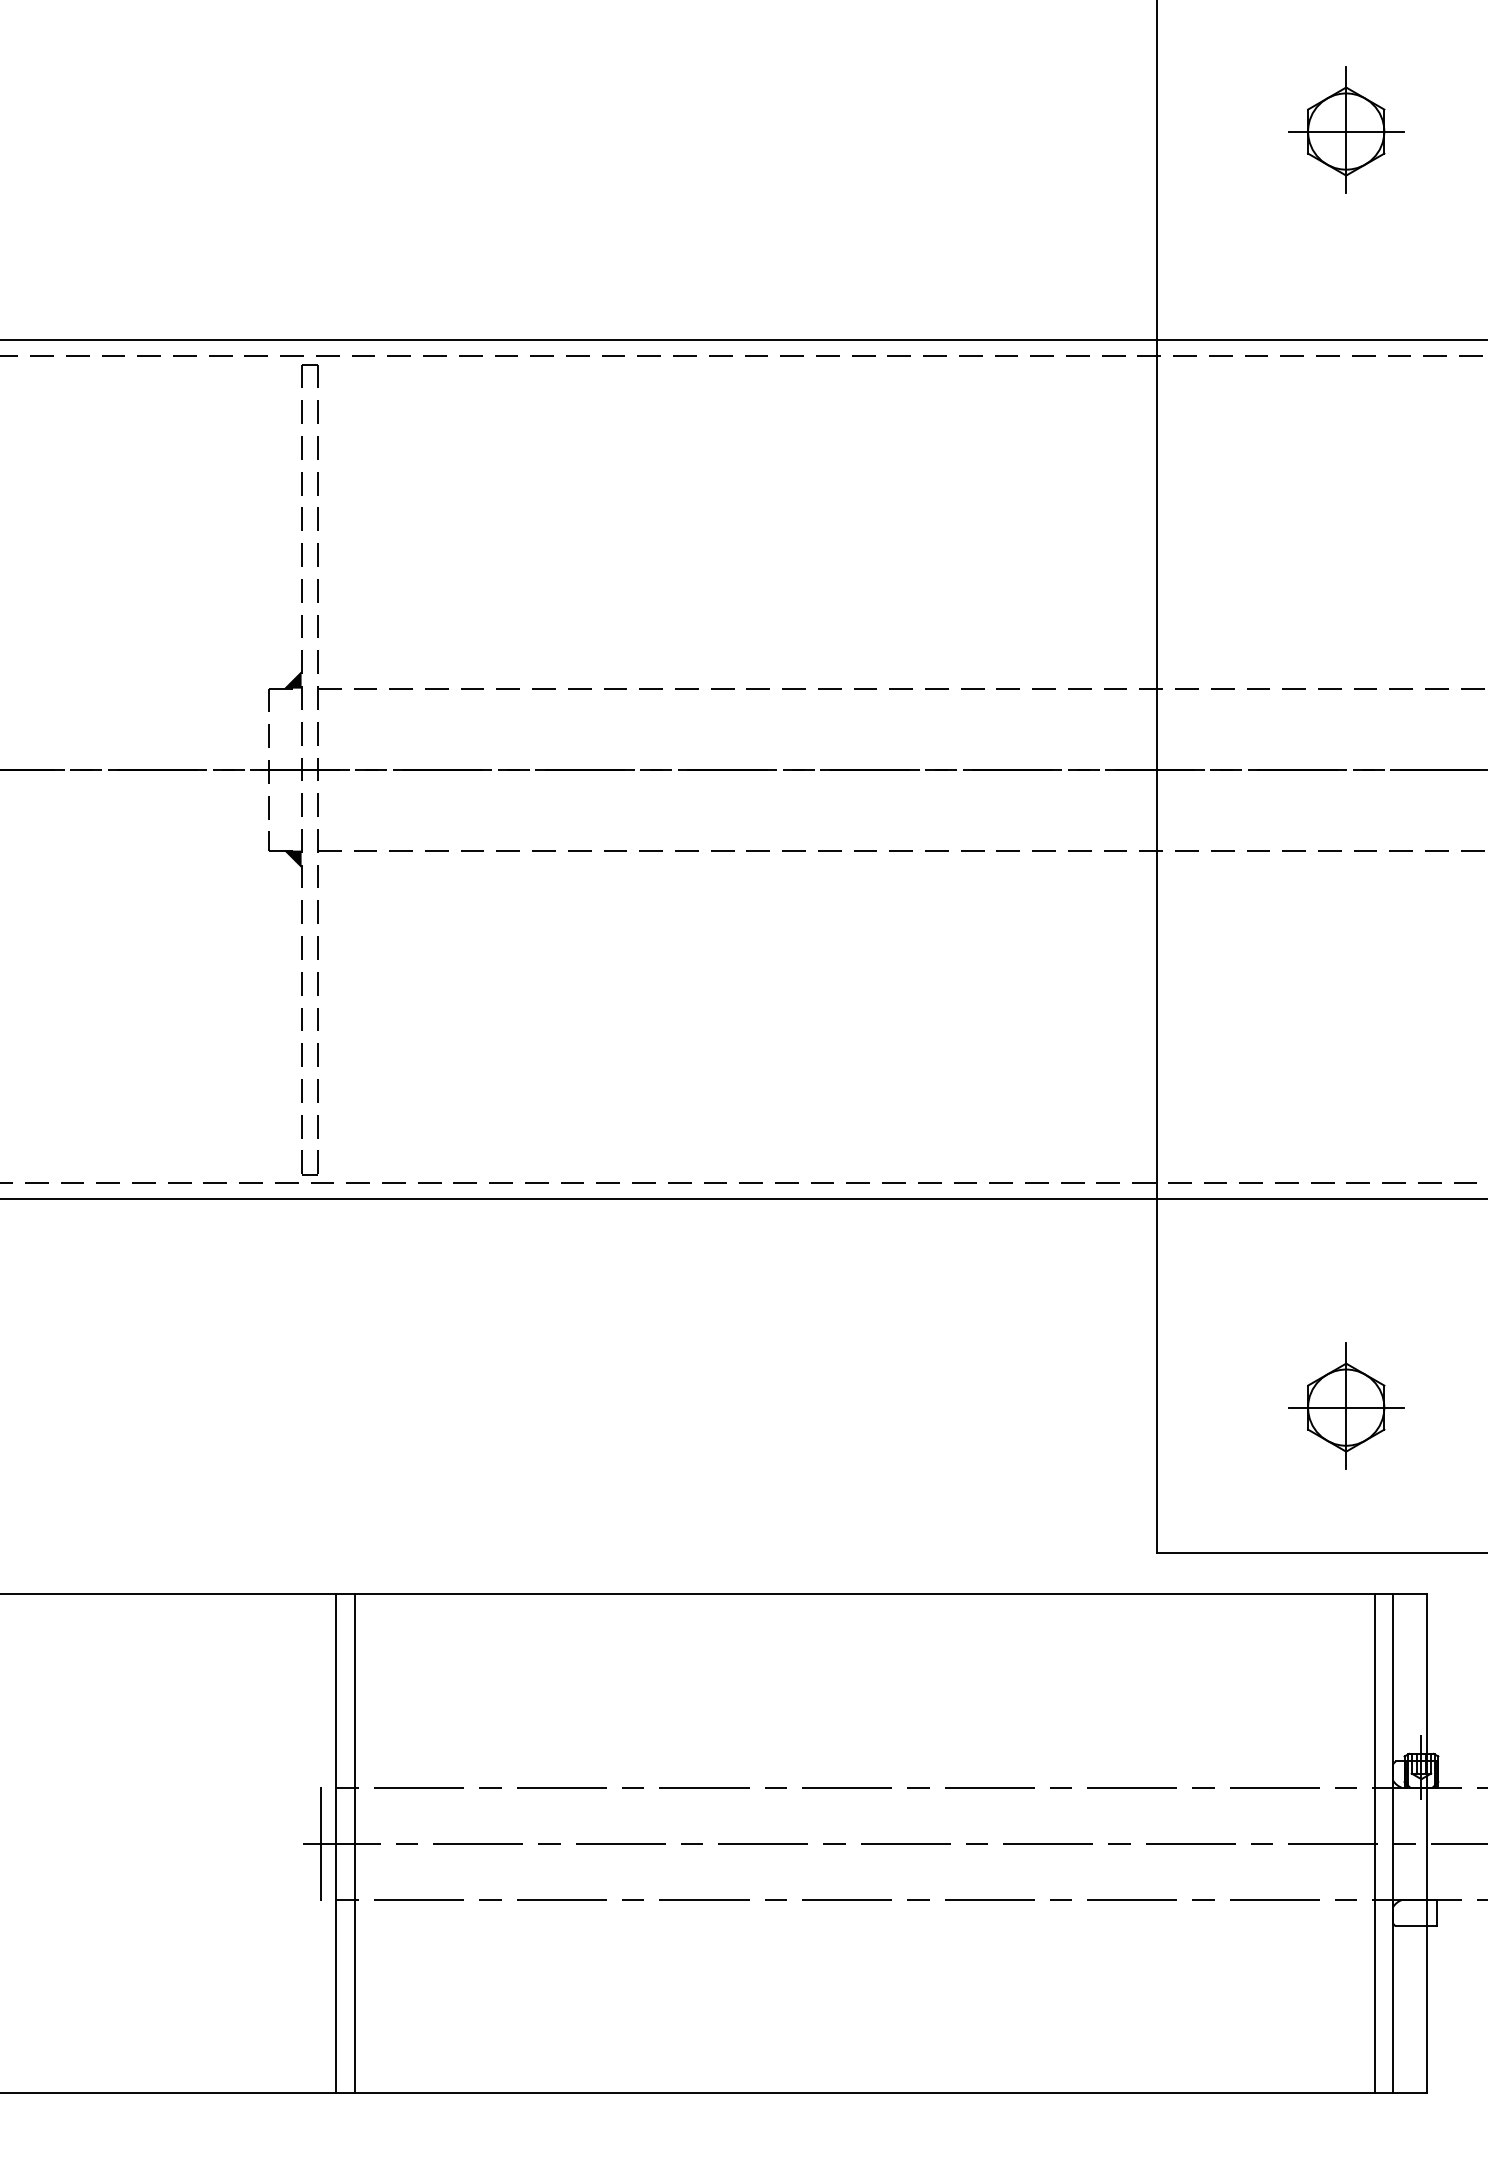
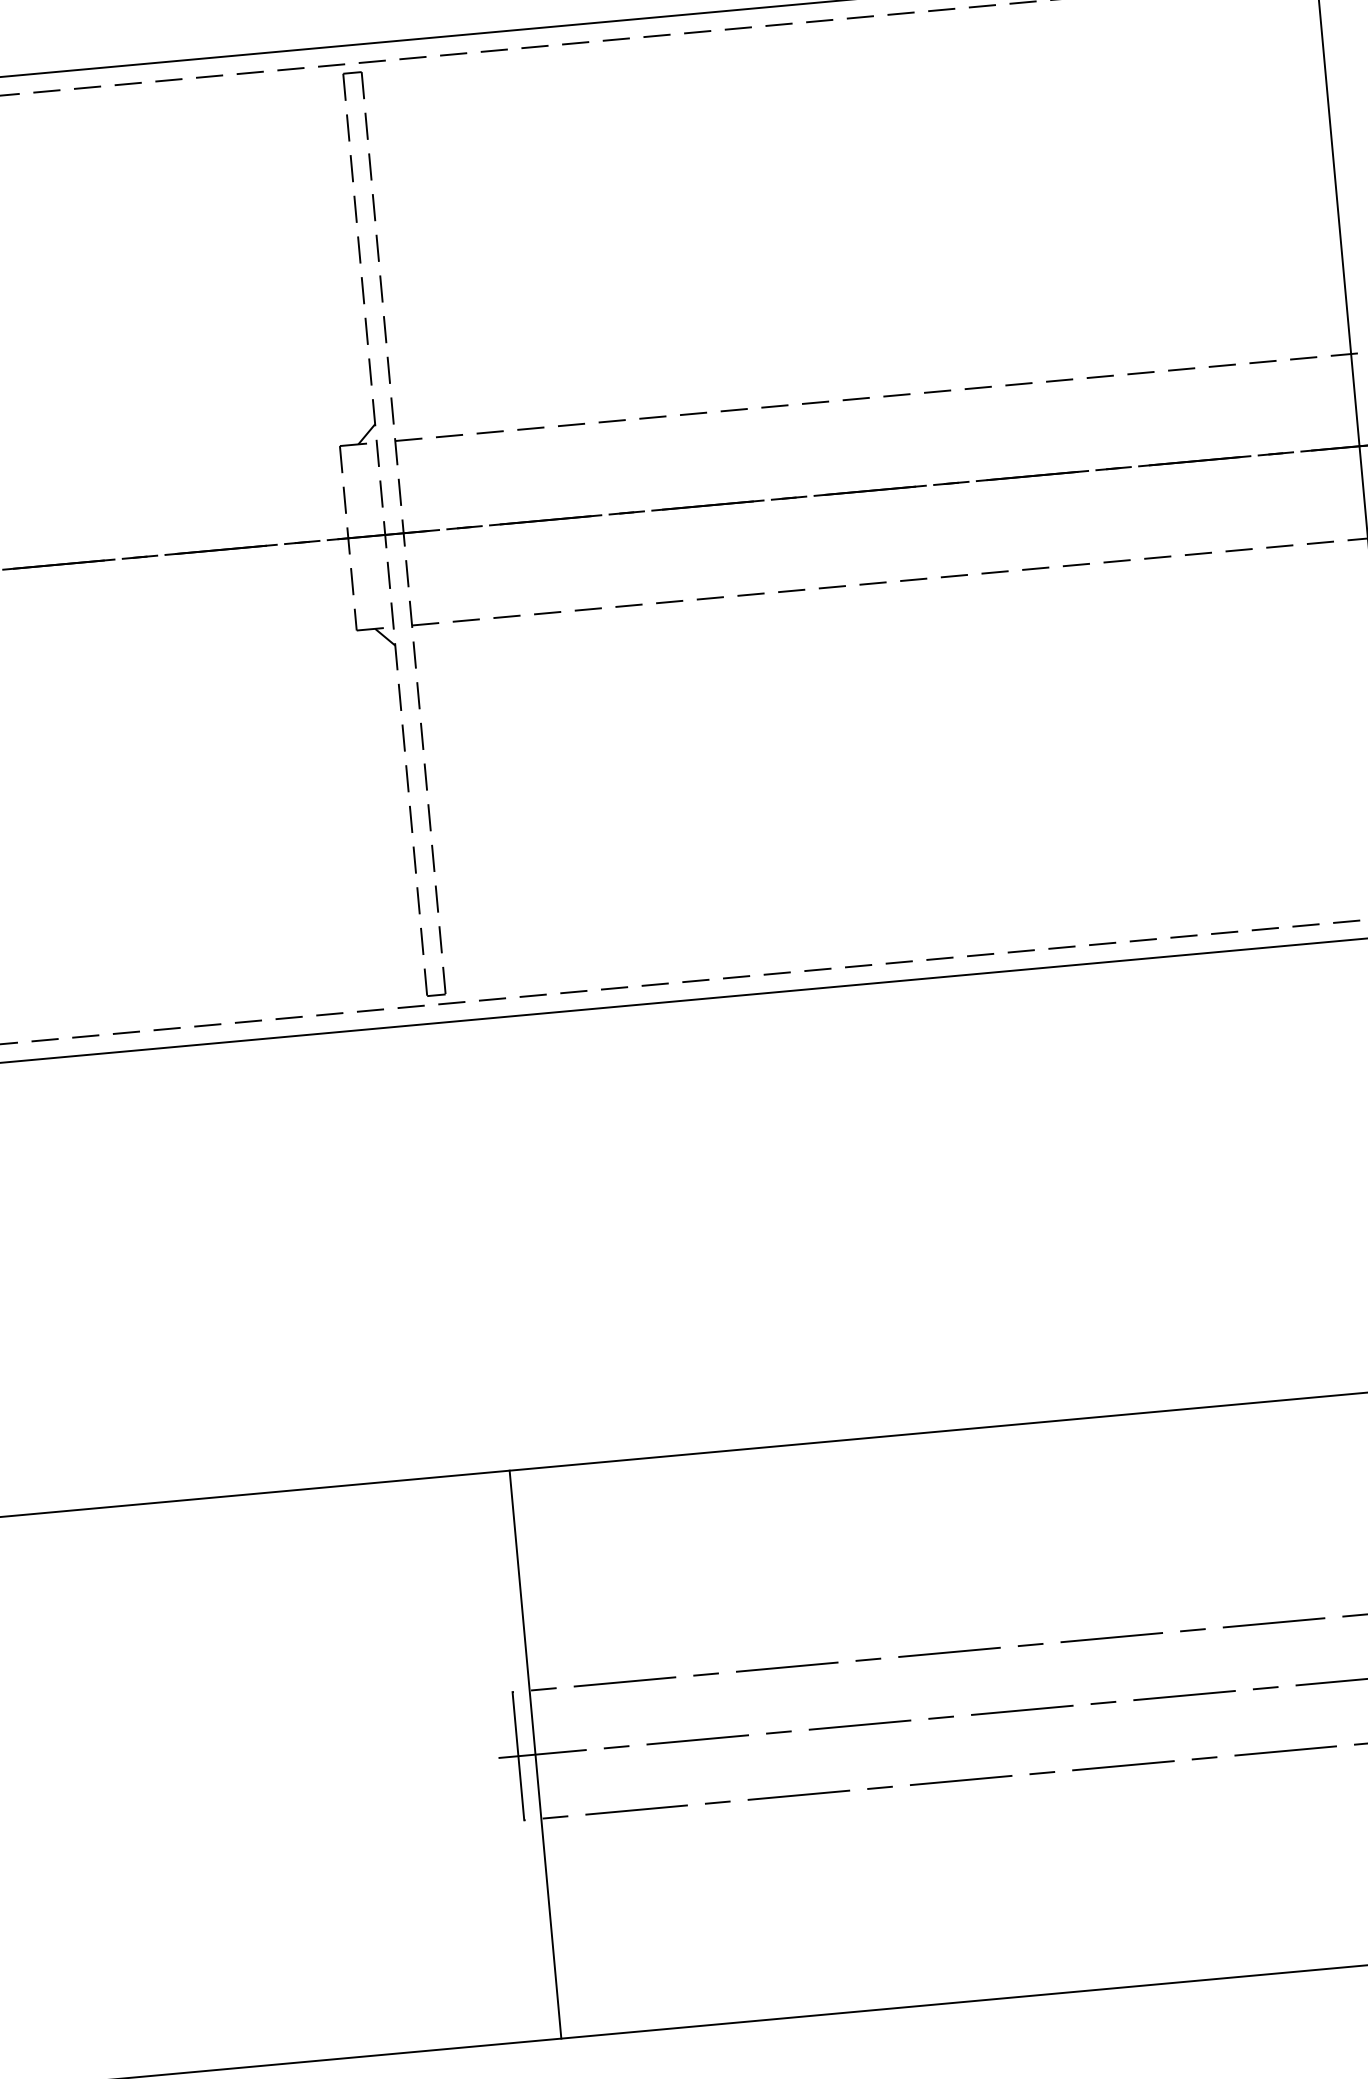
fill: (293, 680) -> (366, 434), removed
fill: (293, 858) -> (385, 636), removed
line: (354, 1843) -> (556, 1752), removed

